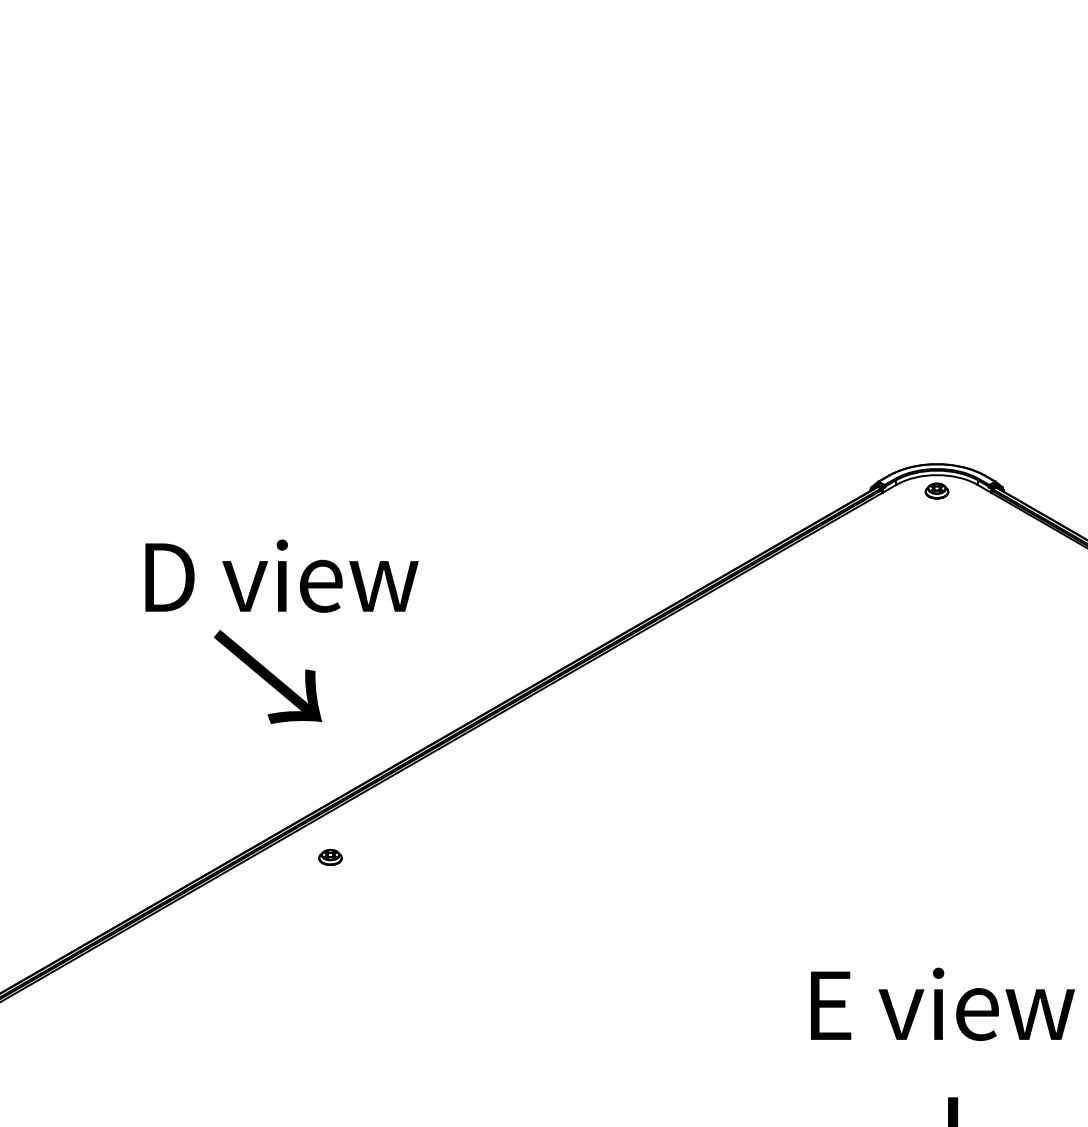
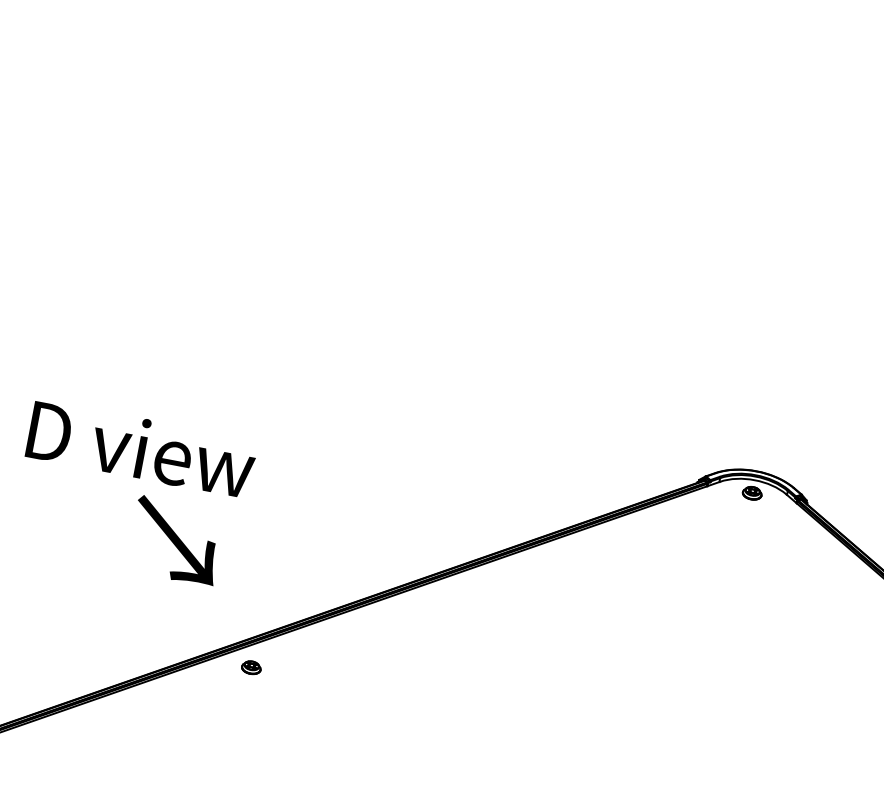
text: (281, 575) -> (141, 448), moved
part: (330, 857) -> (251, 667), moved

